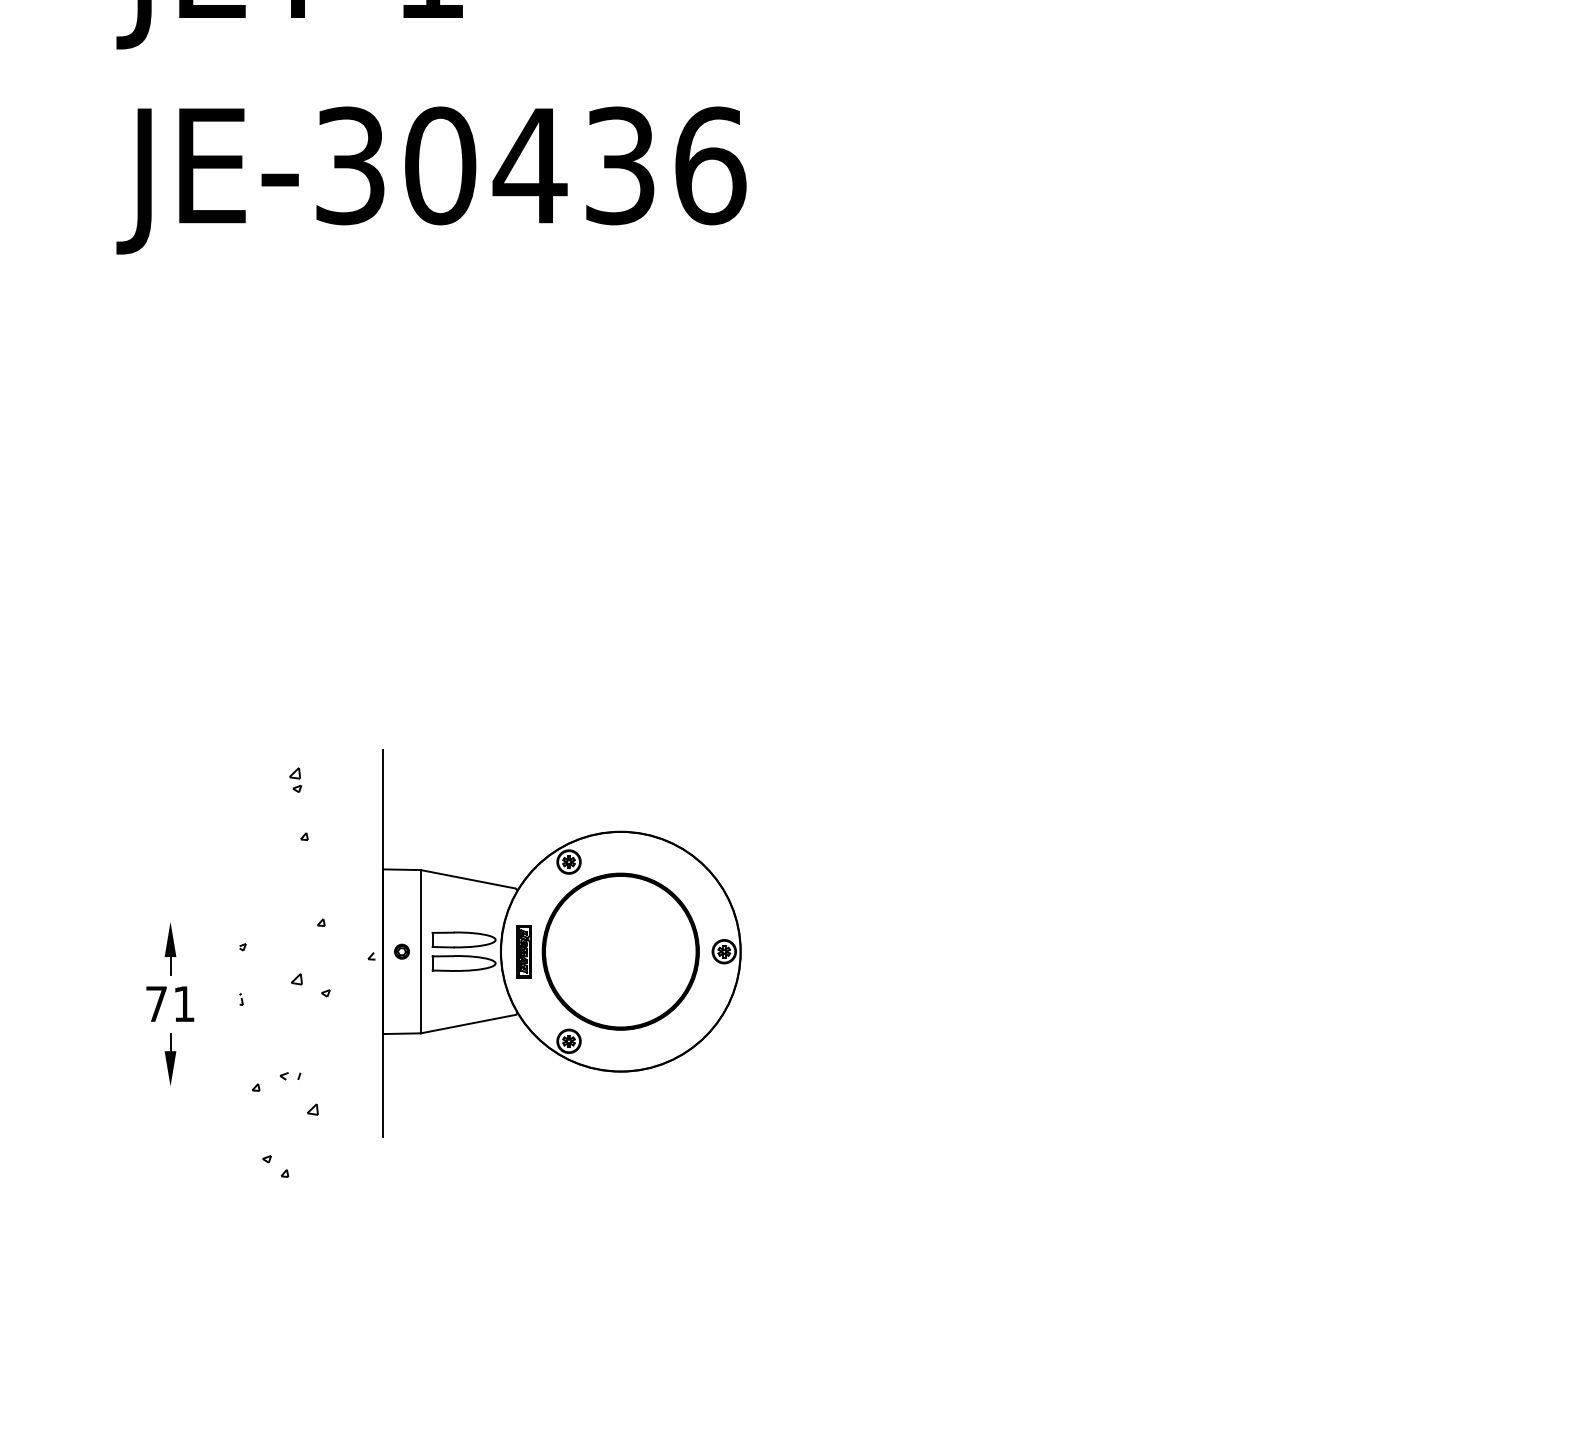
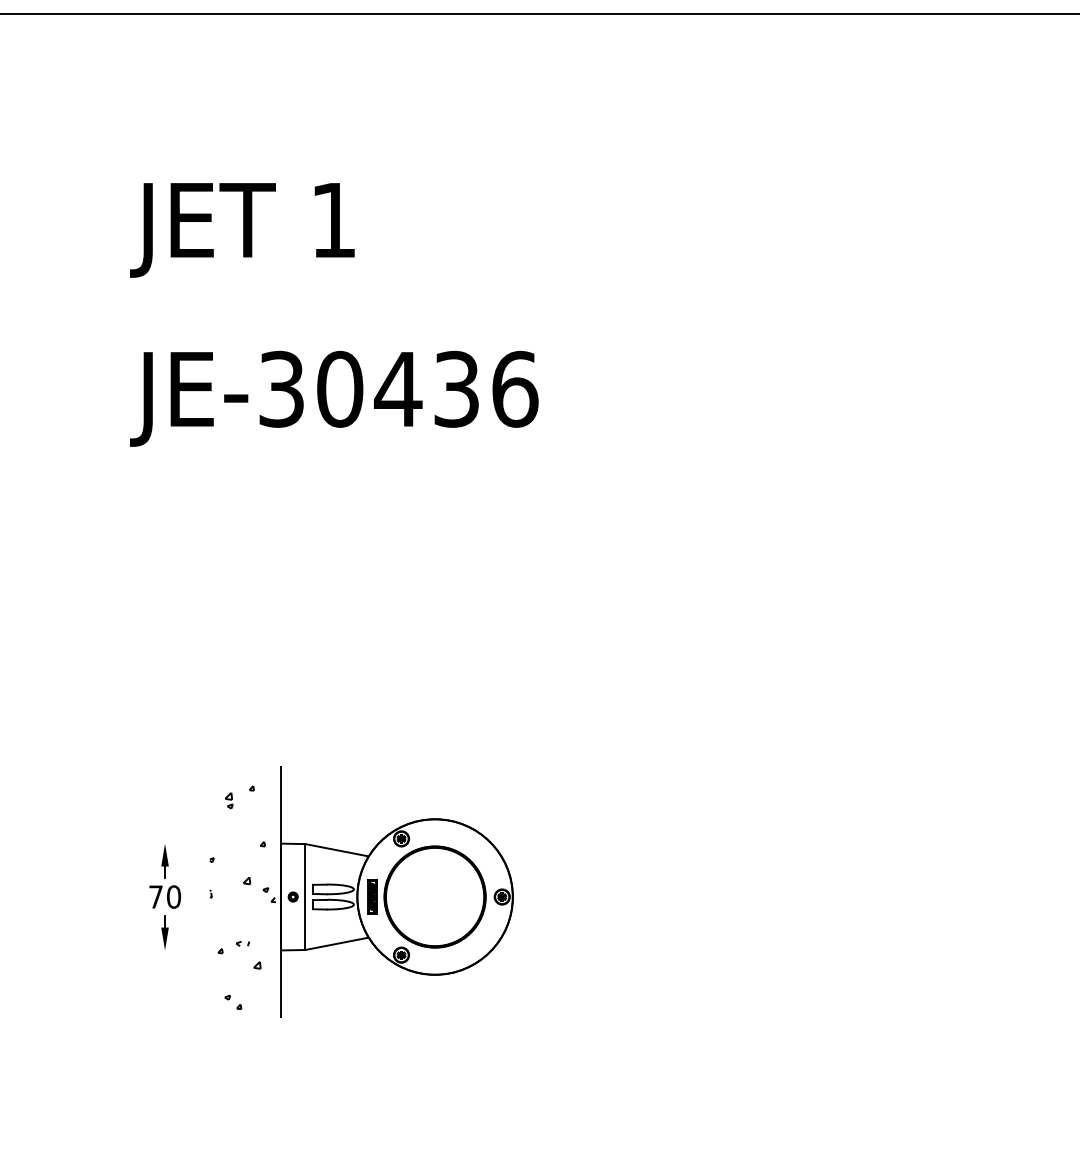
text: (431, 179) -> (334, 398), moved
part: (296, 779) -> (229, 800), moved
part: (553, 943) -> (391, 891), moved
text: (185, 1003) -> (174, 896), 71 -> 70

